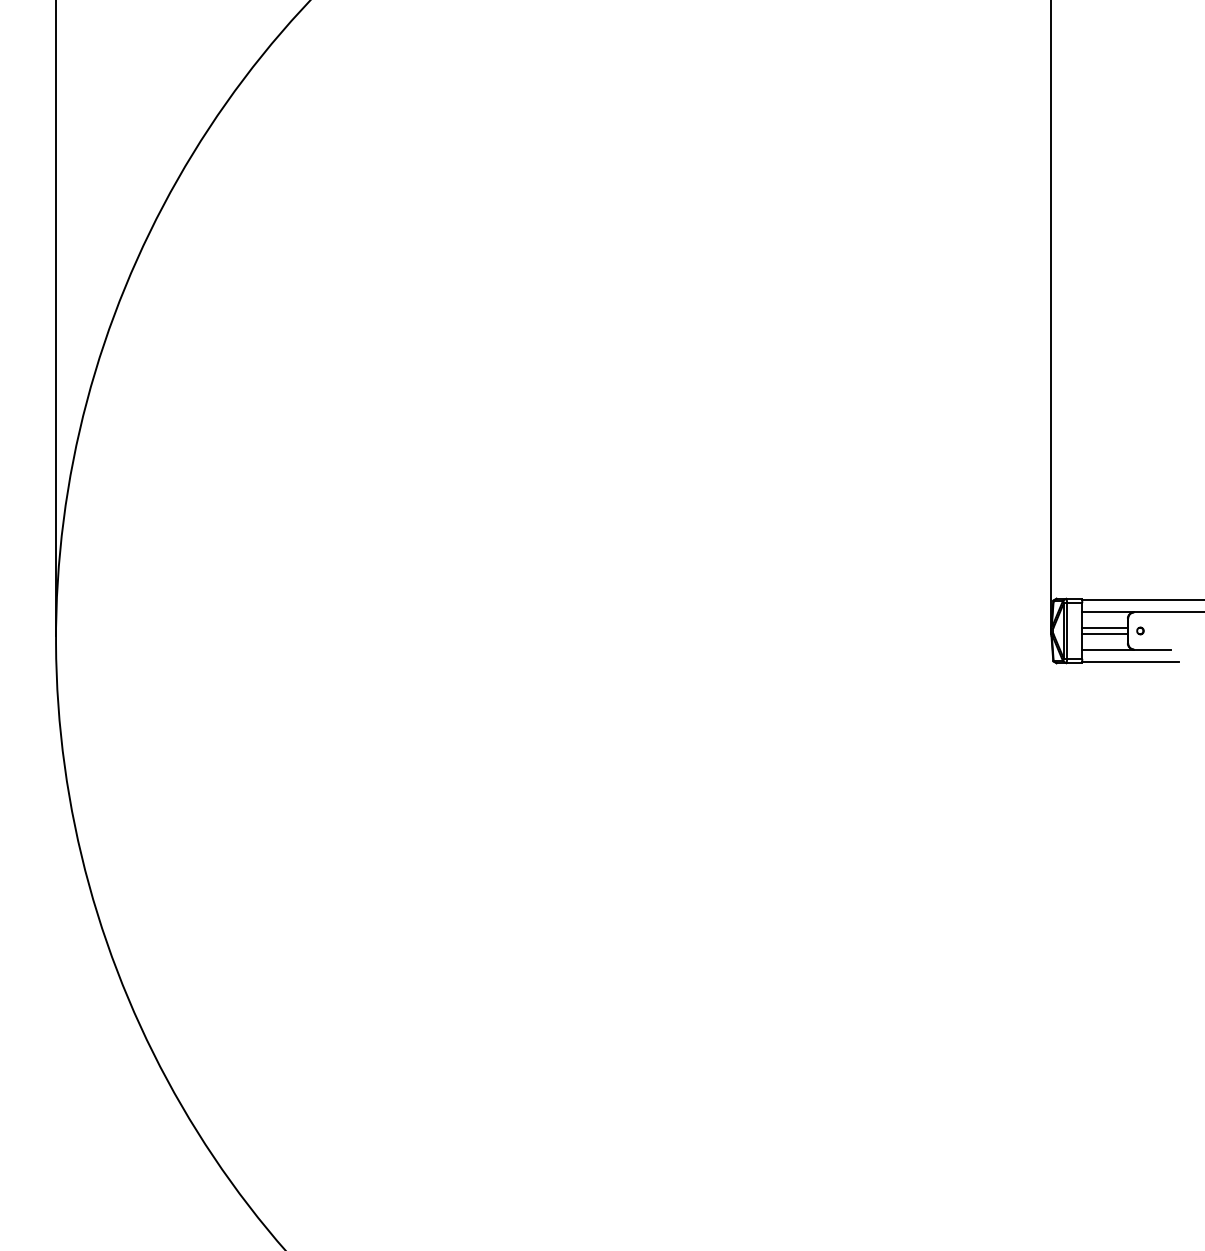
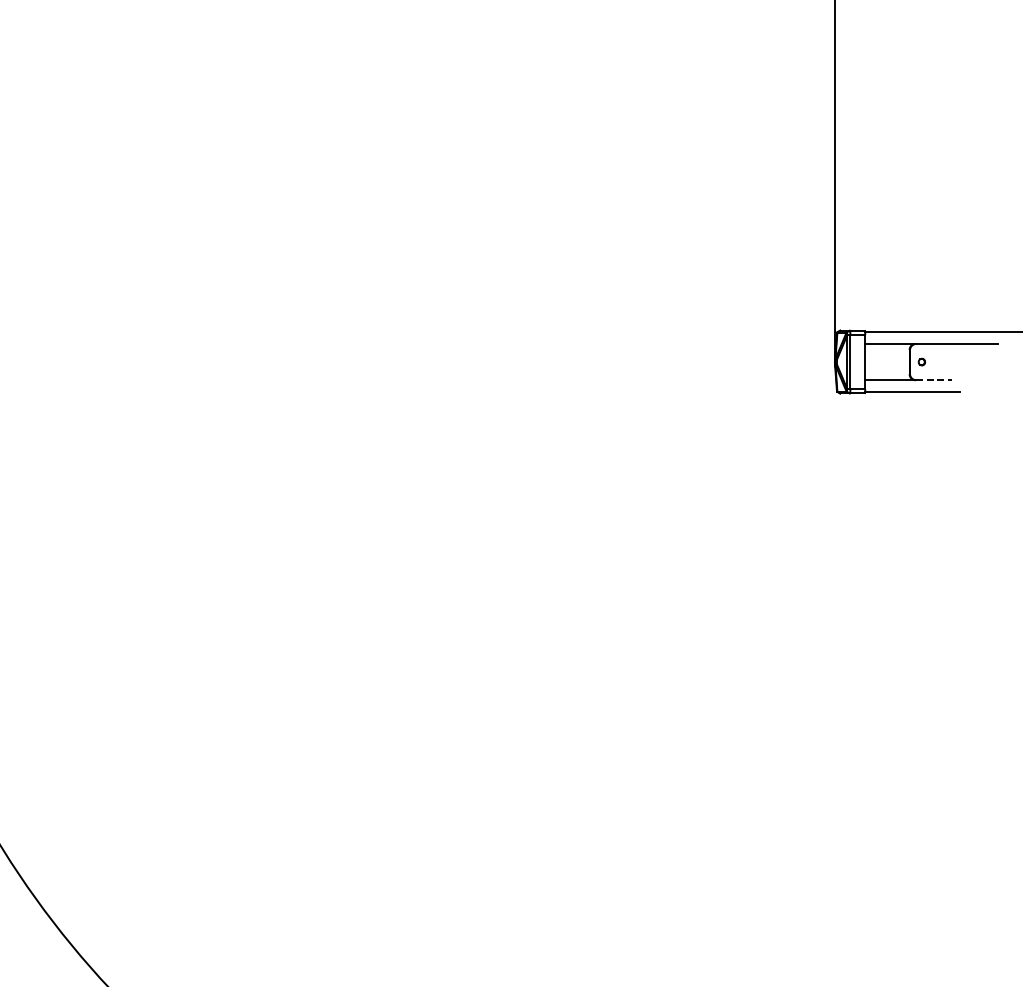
line: (1104, 628) -> (886, 359), removed
line: (1104, 633) -> (886, 364), removed
line: (1153, 649) -> (934, 380), solid -> dashed

